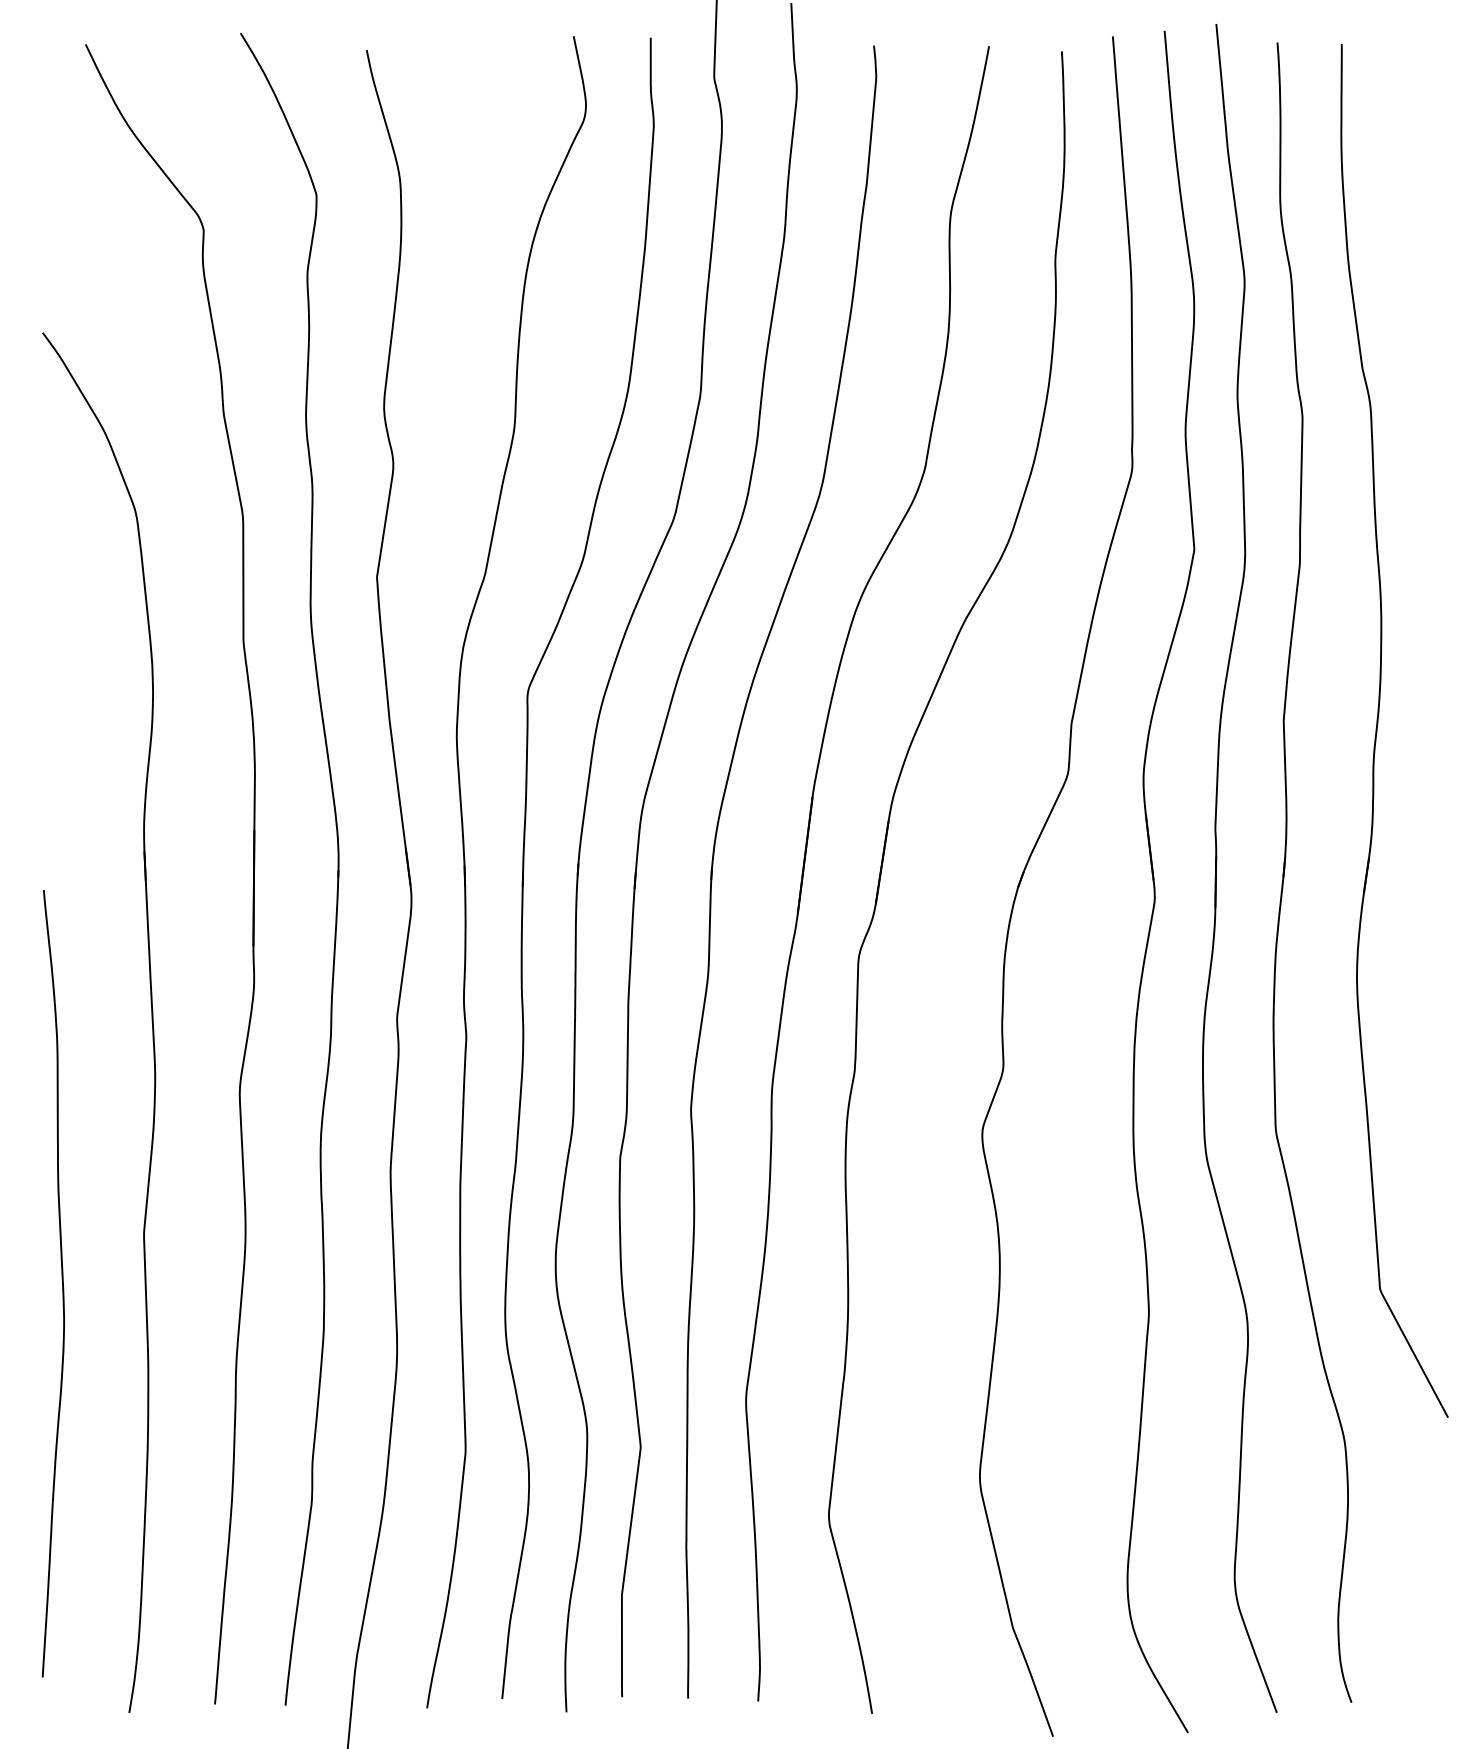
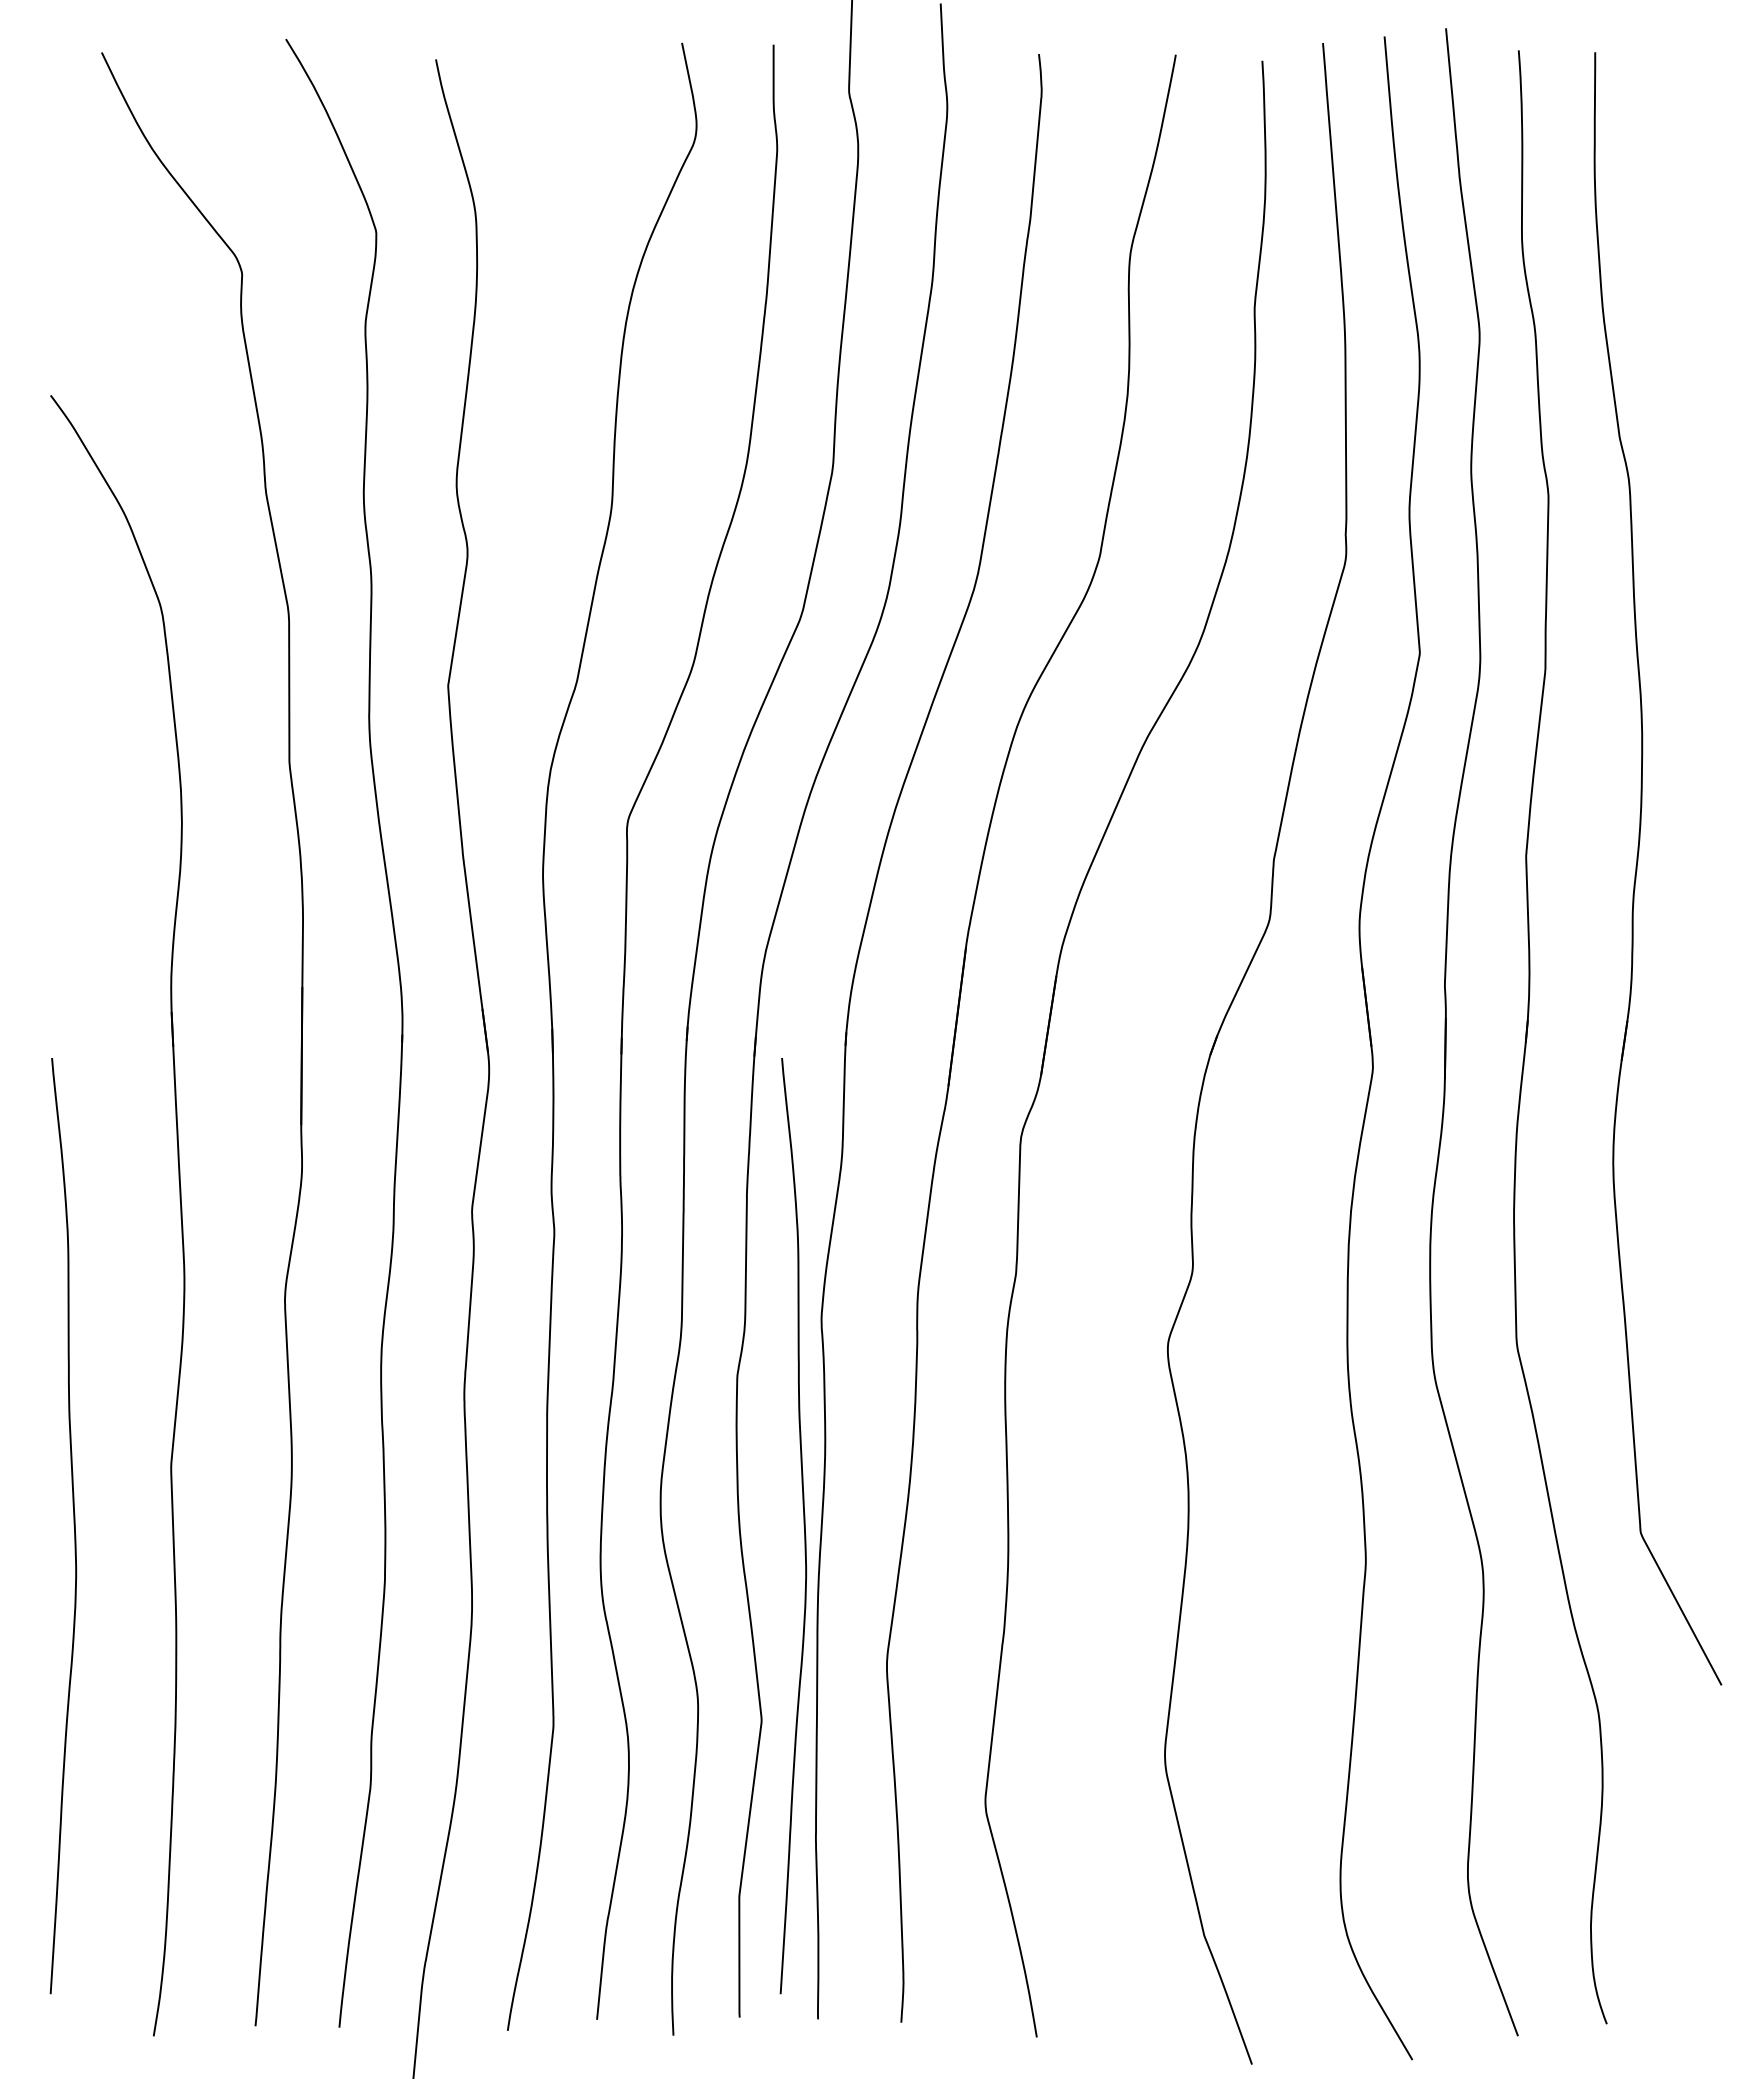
curve: (675, 1280) -> (803, 1522), added

